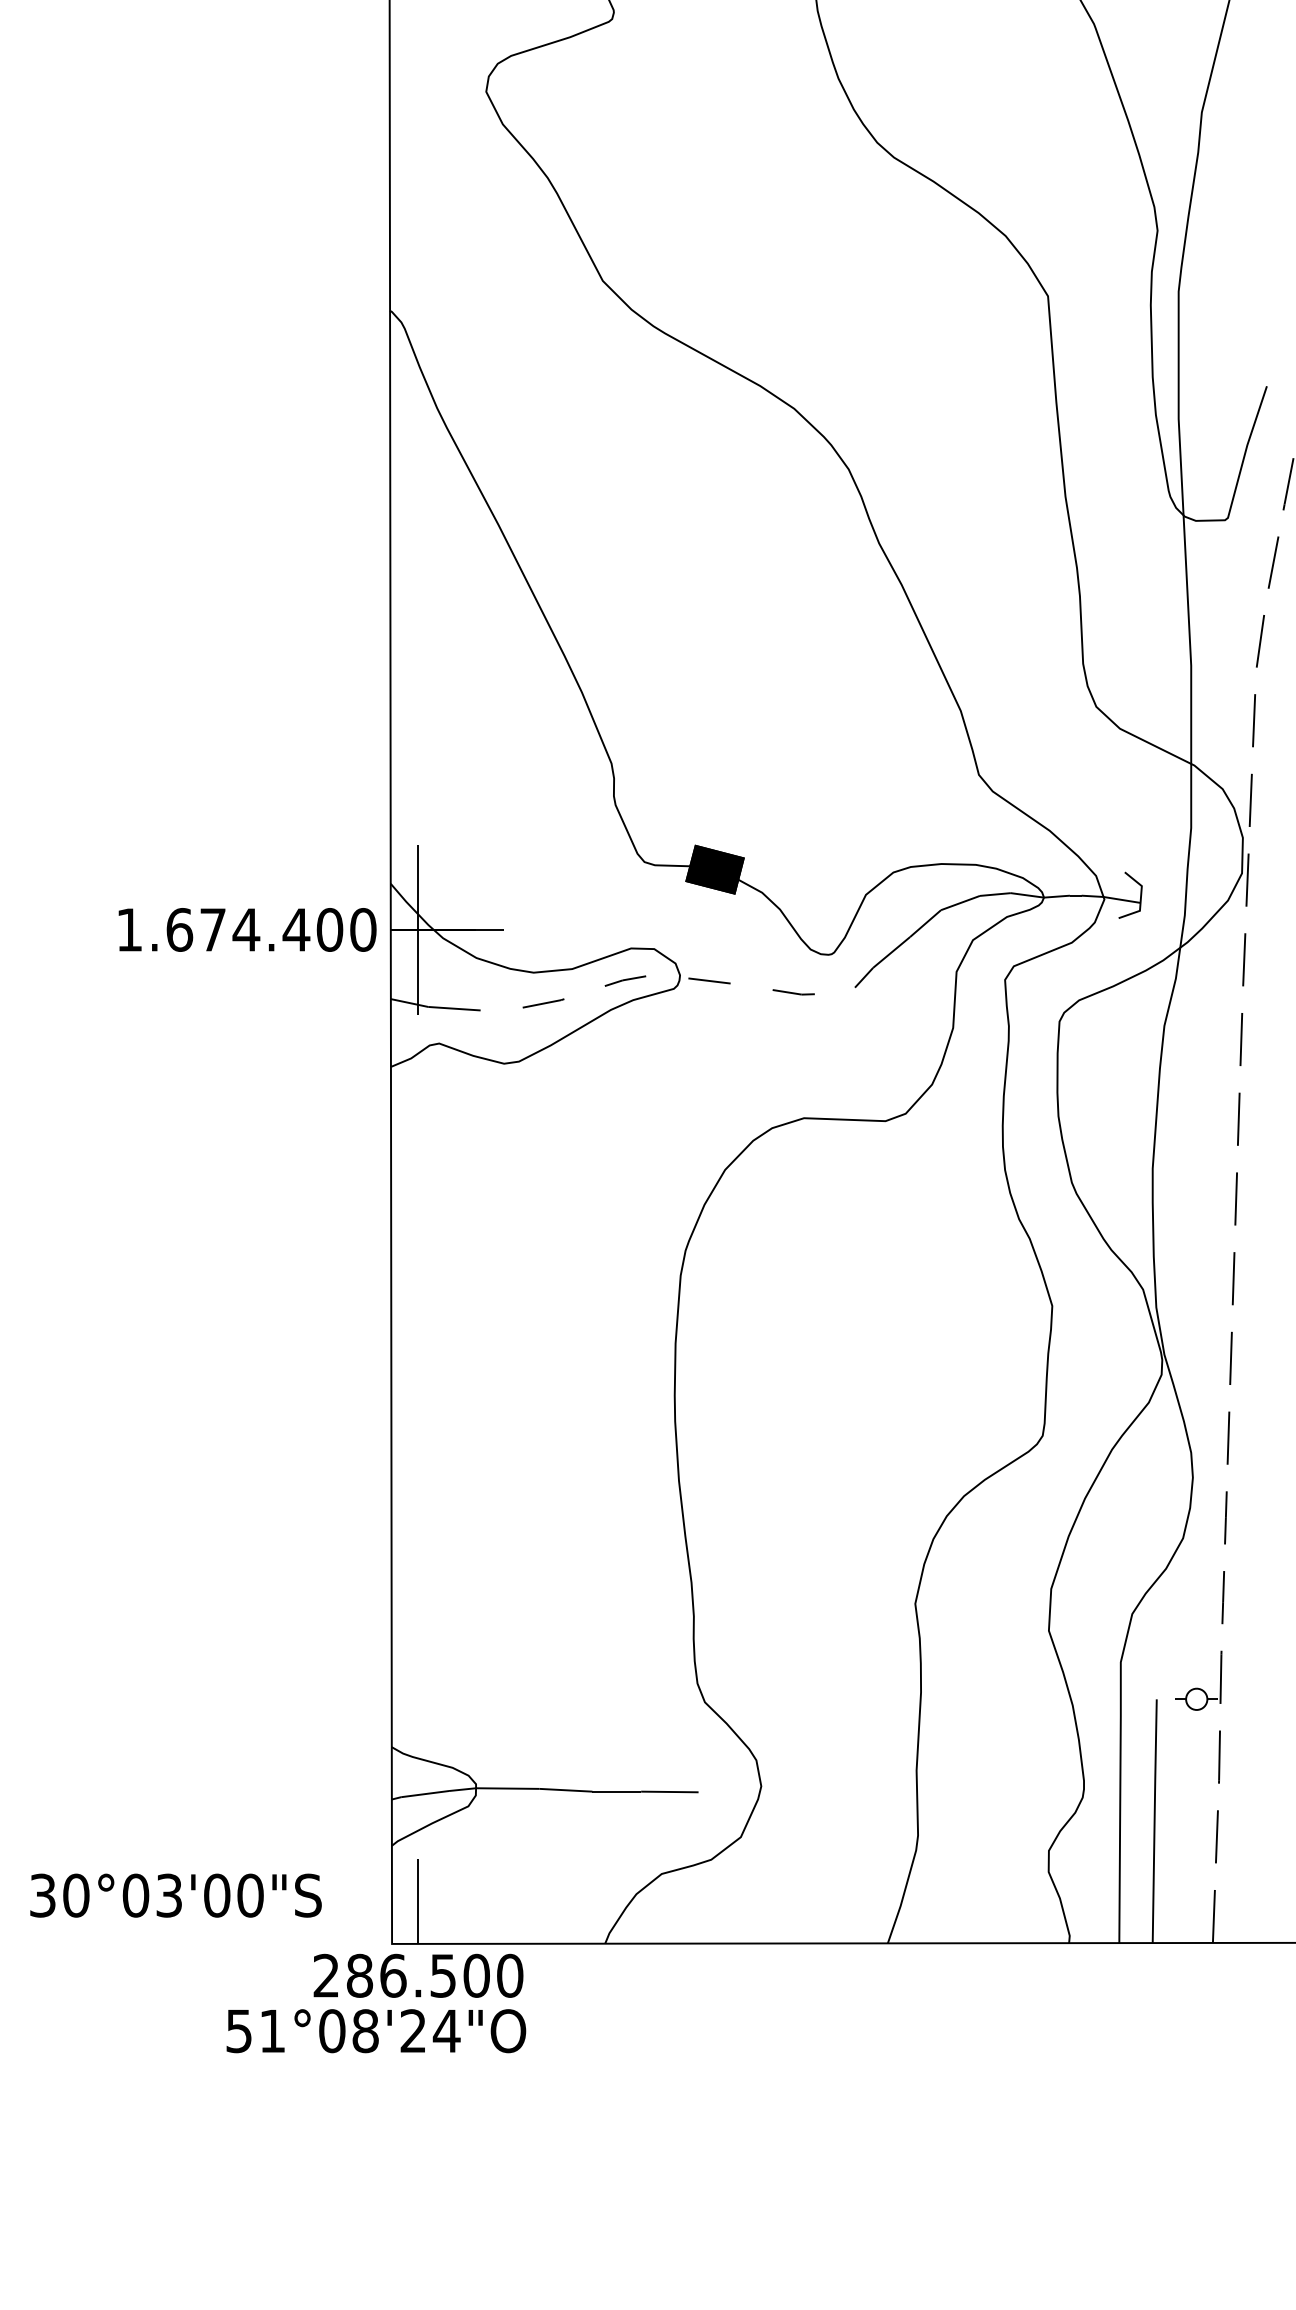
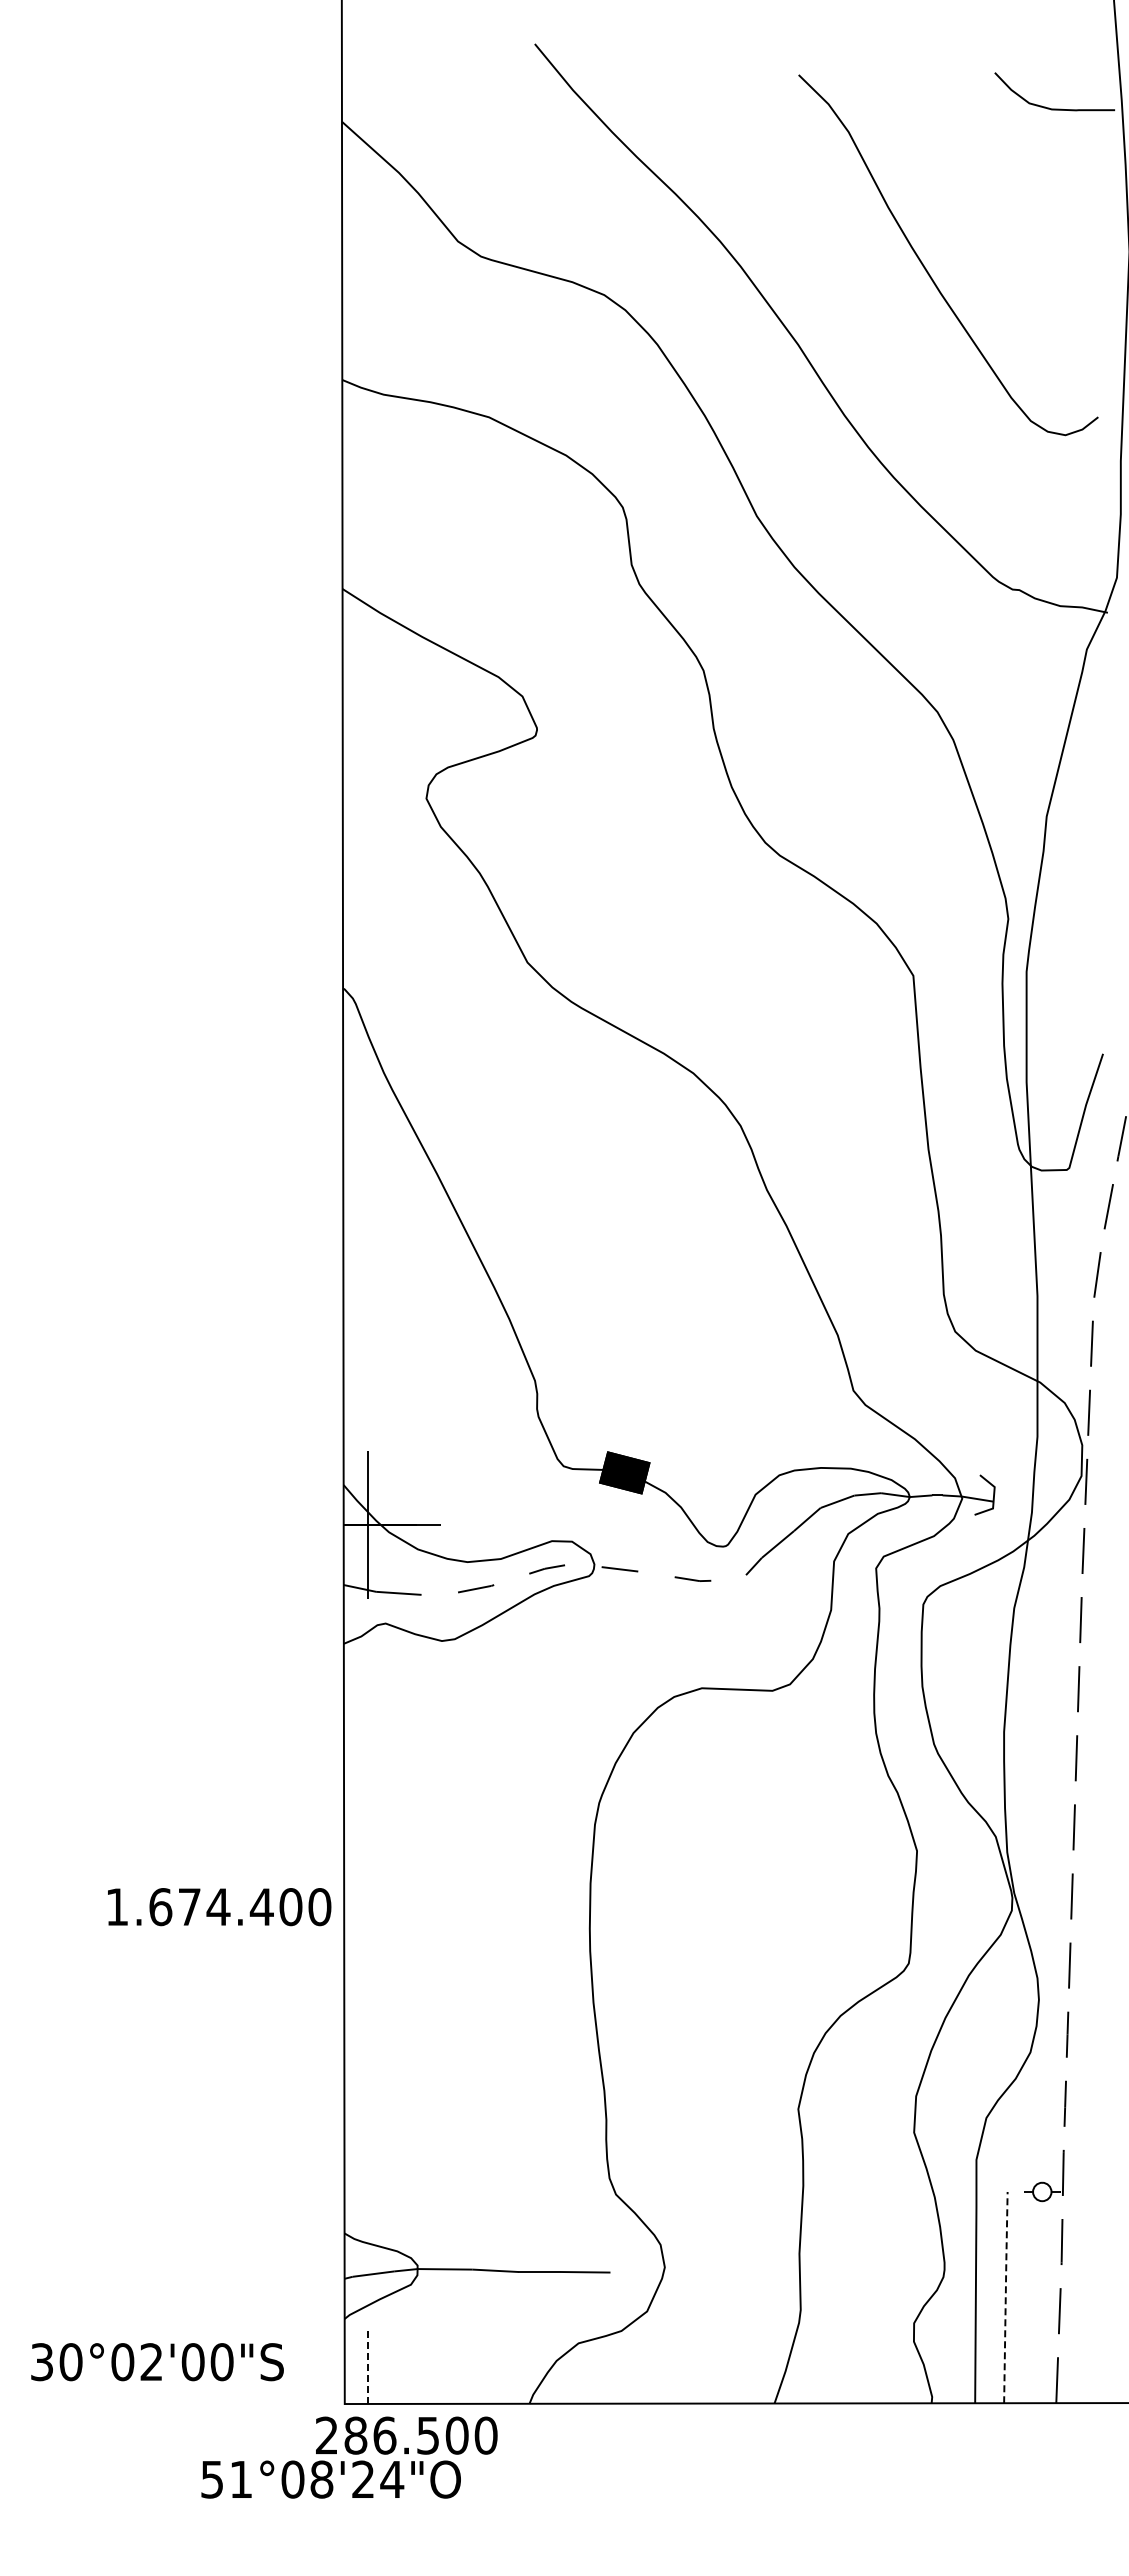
text: (247, 930) -> (219, 1907), moved
line: (1154, 1819) -> (1005, 2296), solid -> dashed
text: (169, 1896) -> (151, 2362), 30°03'00"S -> 30°02'00"S
line: (418, 1901) -> (367, 2367), solid -> dashed
text: (418, 1975) -> (406, 2435), moved

